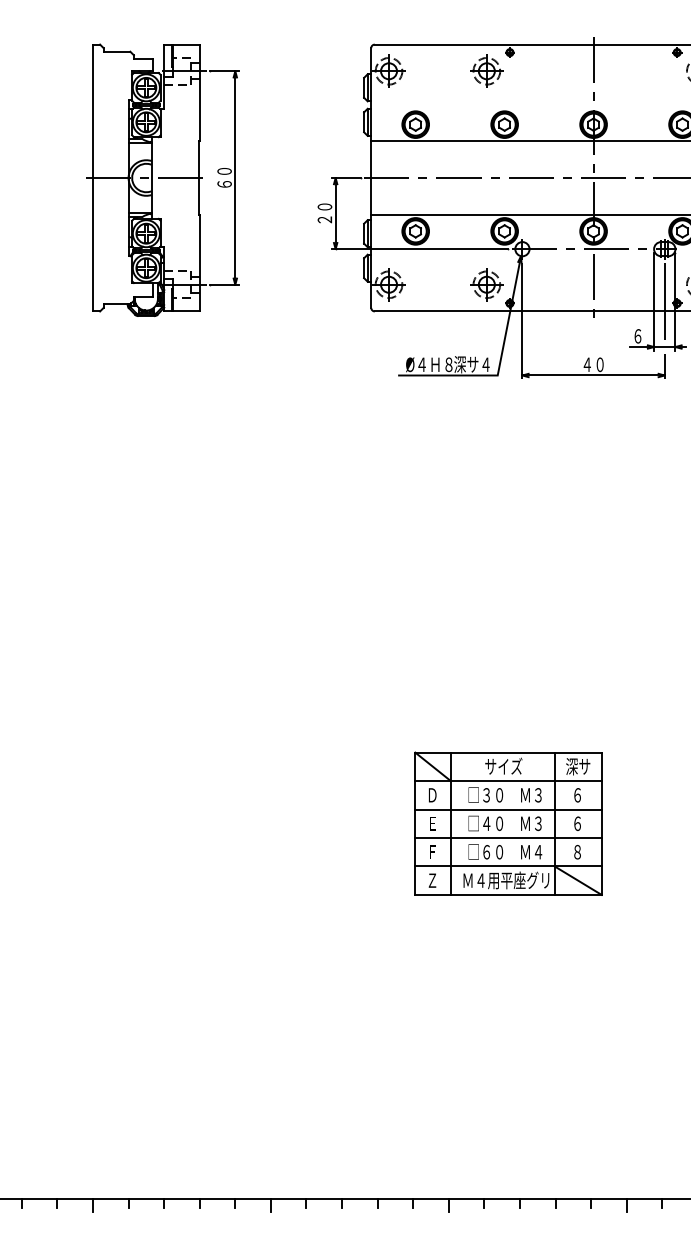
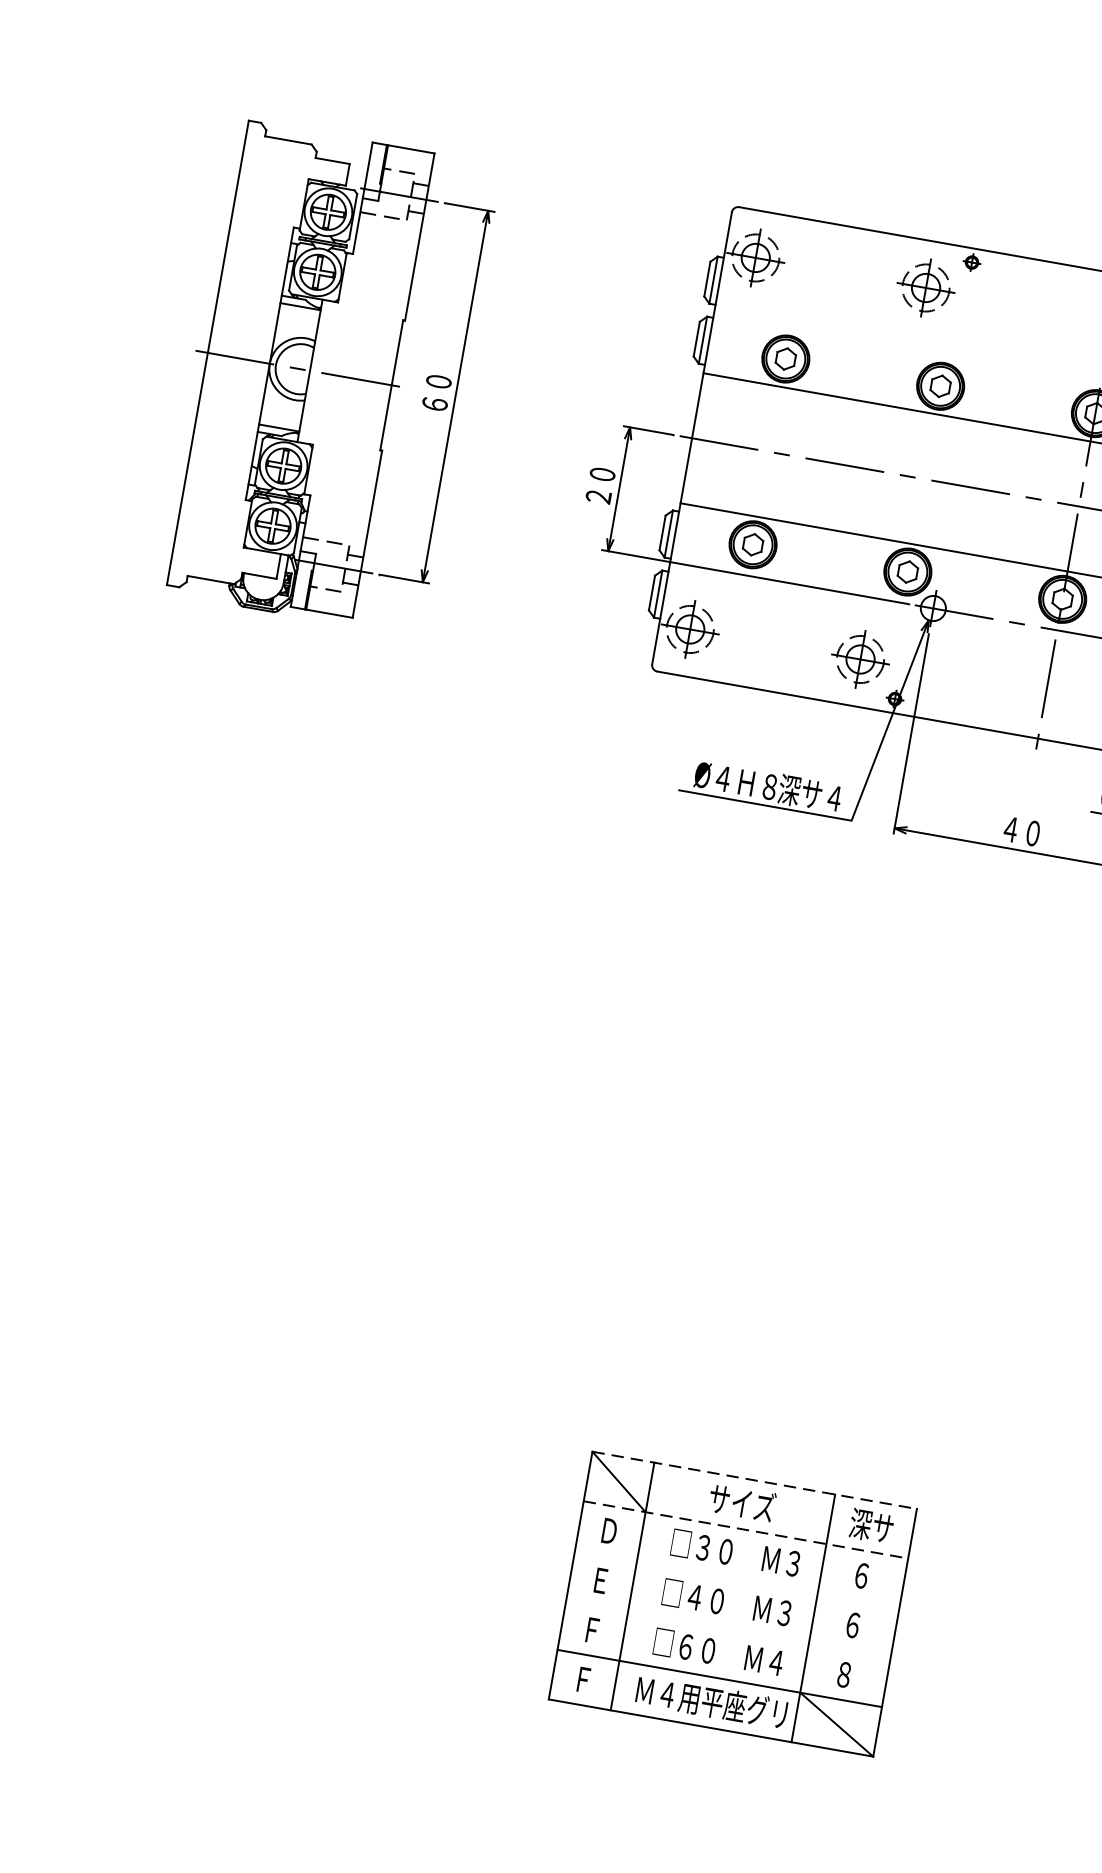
line: (509, 752) -> (756, 1480), solid -> dashed
line: (509, 781) -> (747, 1530), solid -> dashed
line: (508, 809) -> (737, 1579), removed
line: (508, 838) -> (728, 1629), removed
text: (432, 880) -> (583, 1679), Ｚ -> Ｆ

